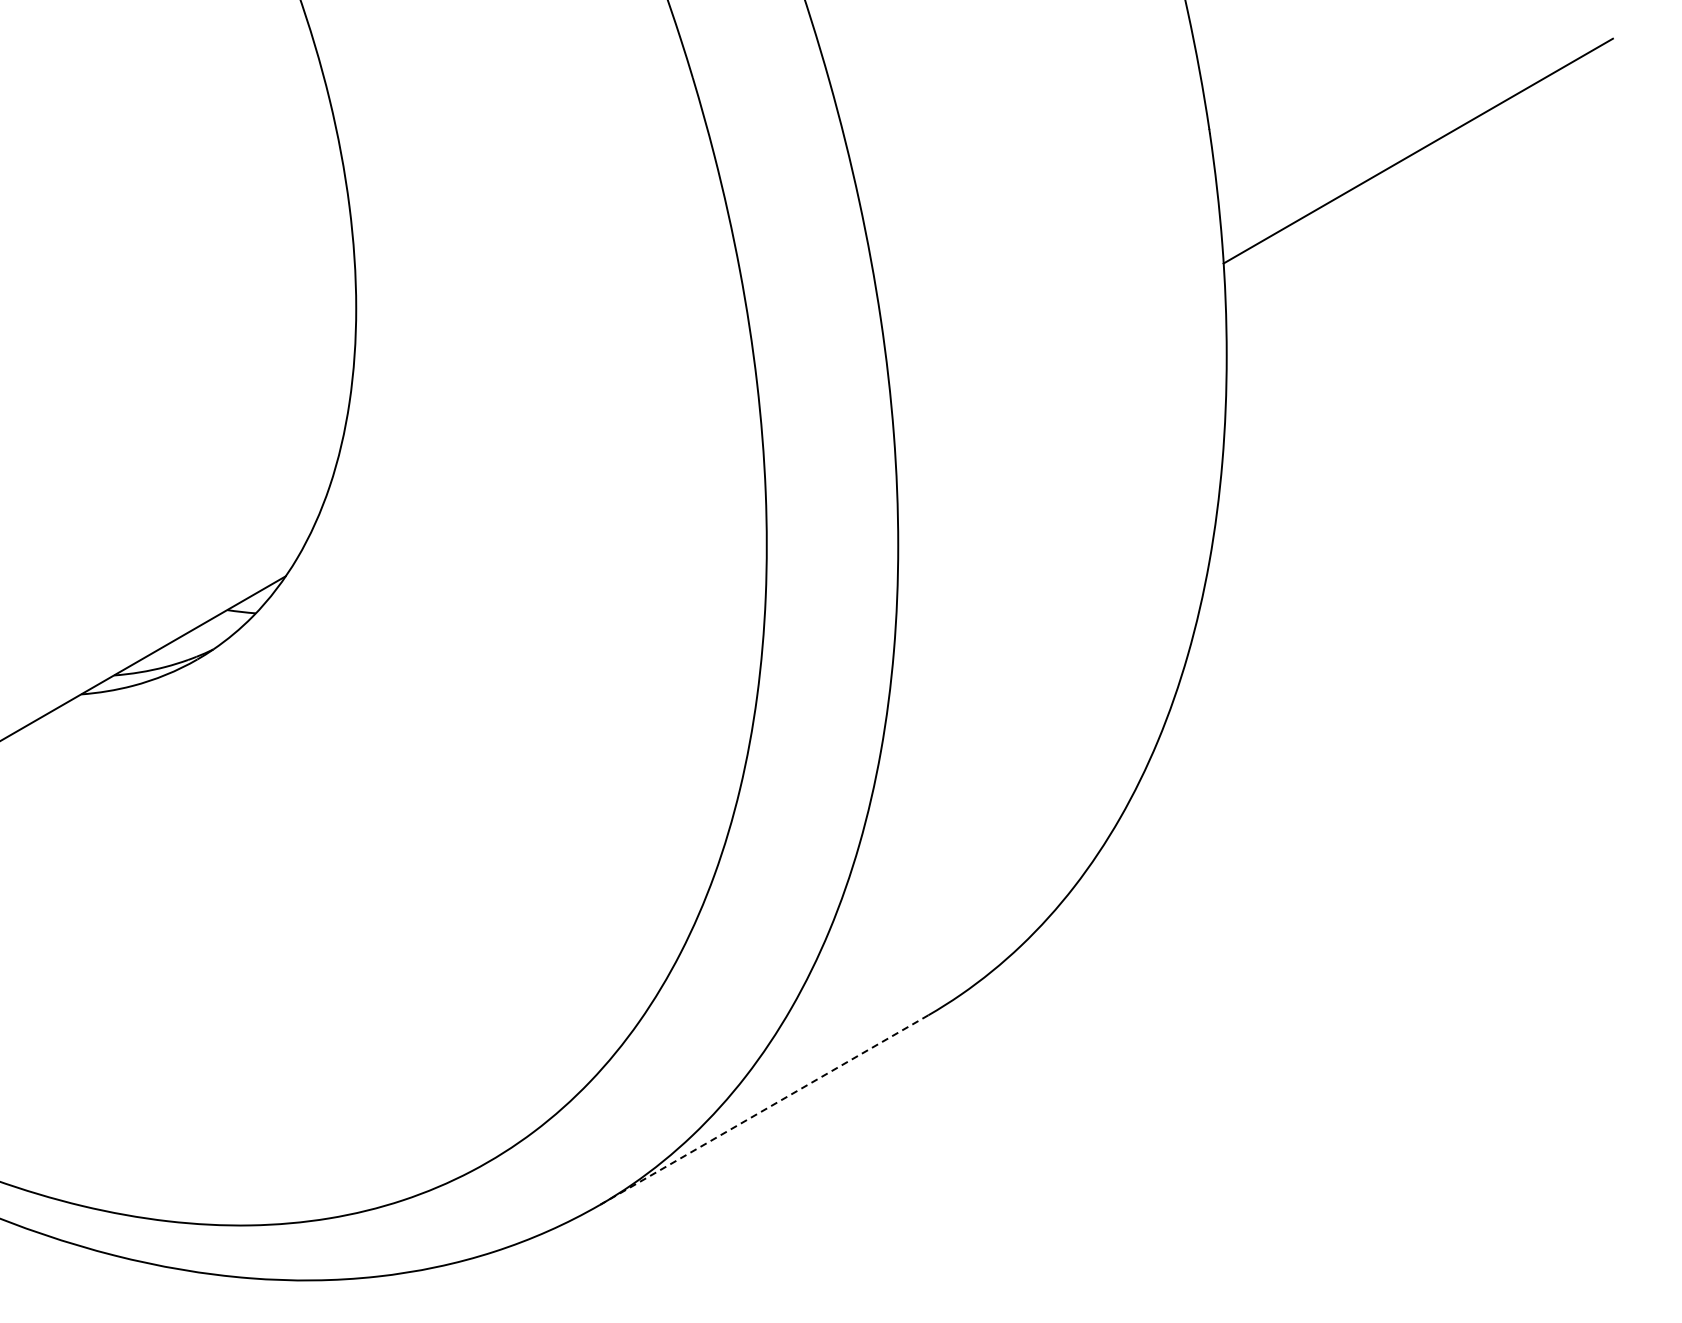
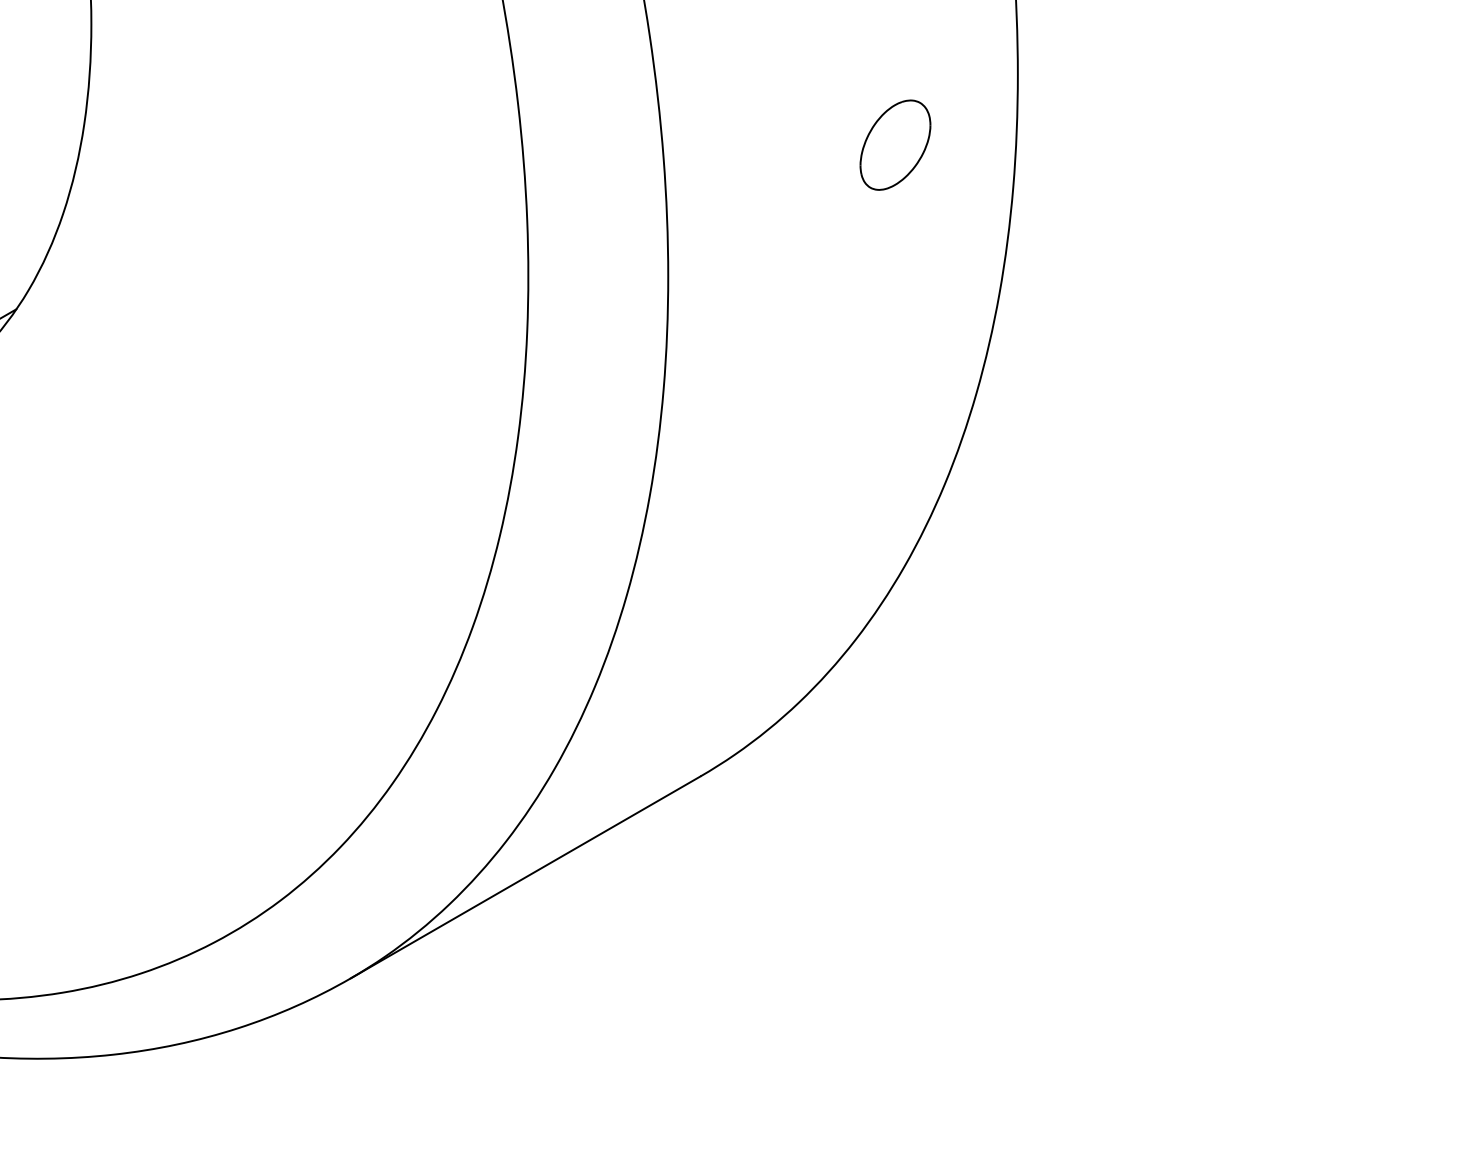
part: (1111, 421) -> (895, 144), added
line: (764, 1110) -> (525, 877), dashed -> solid

